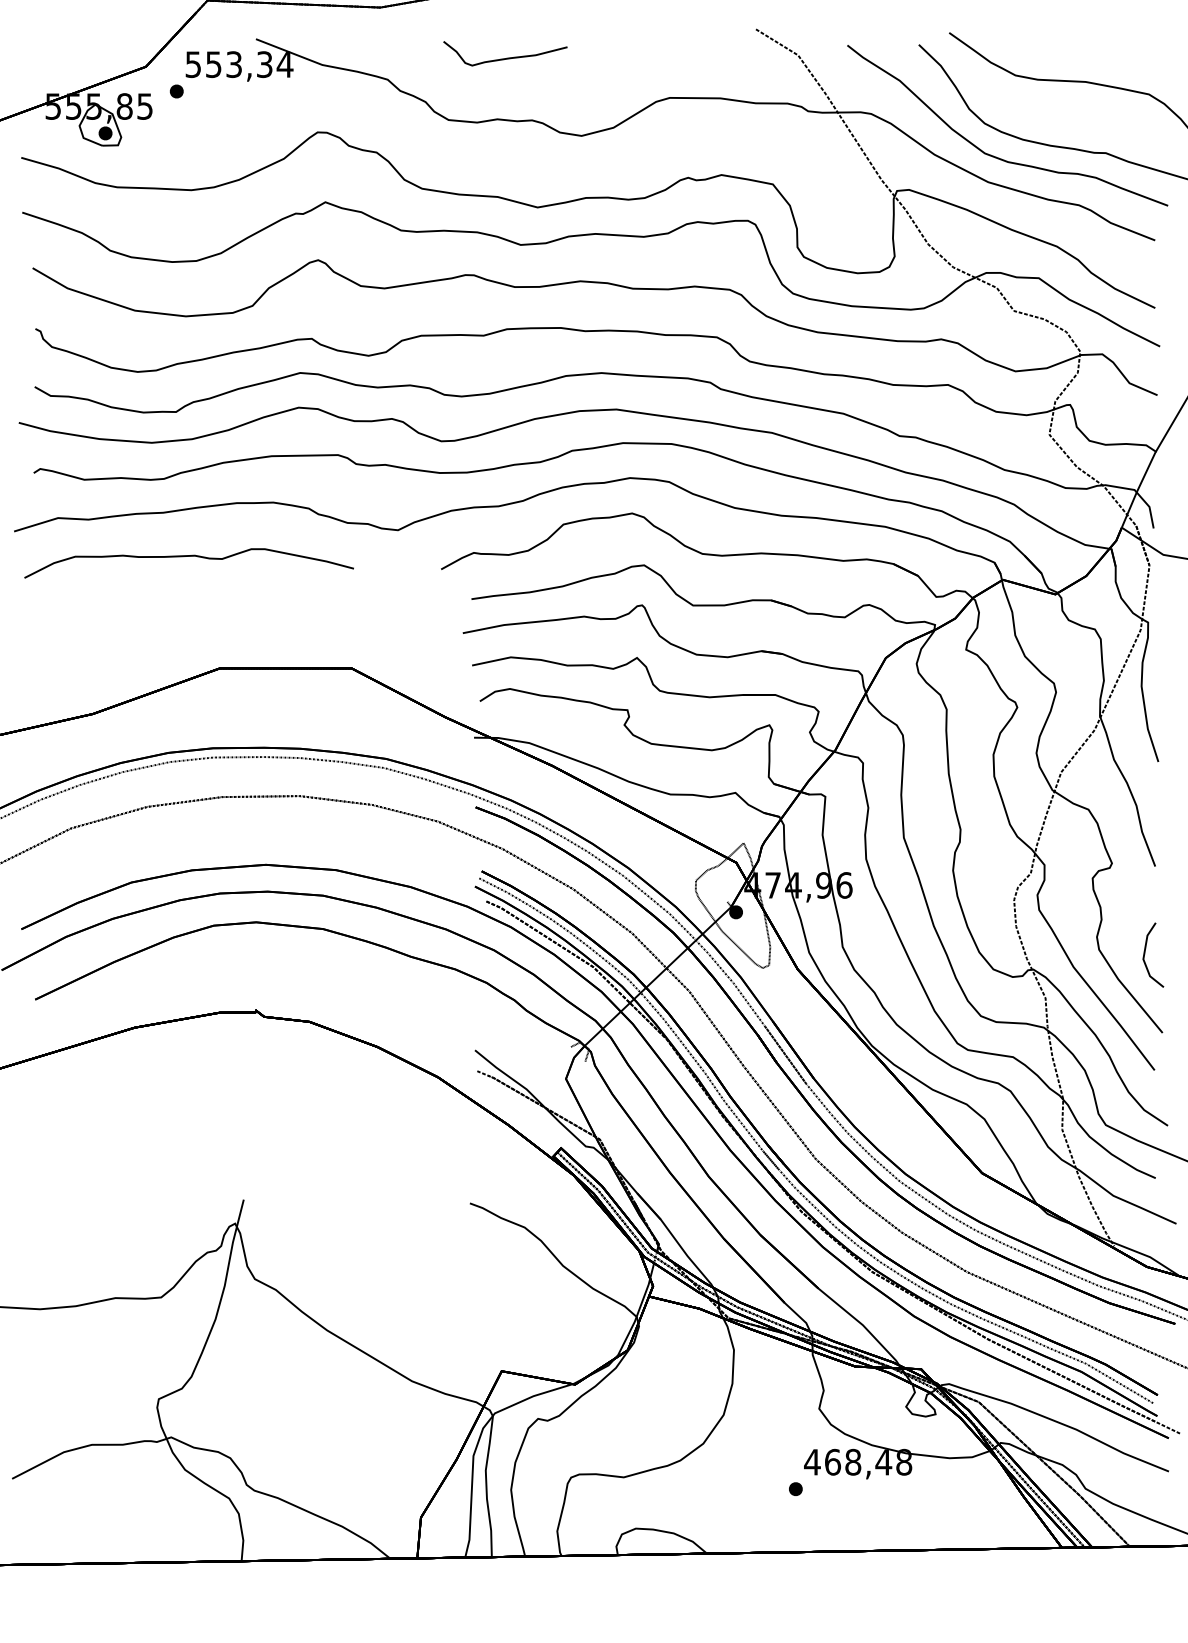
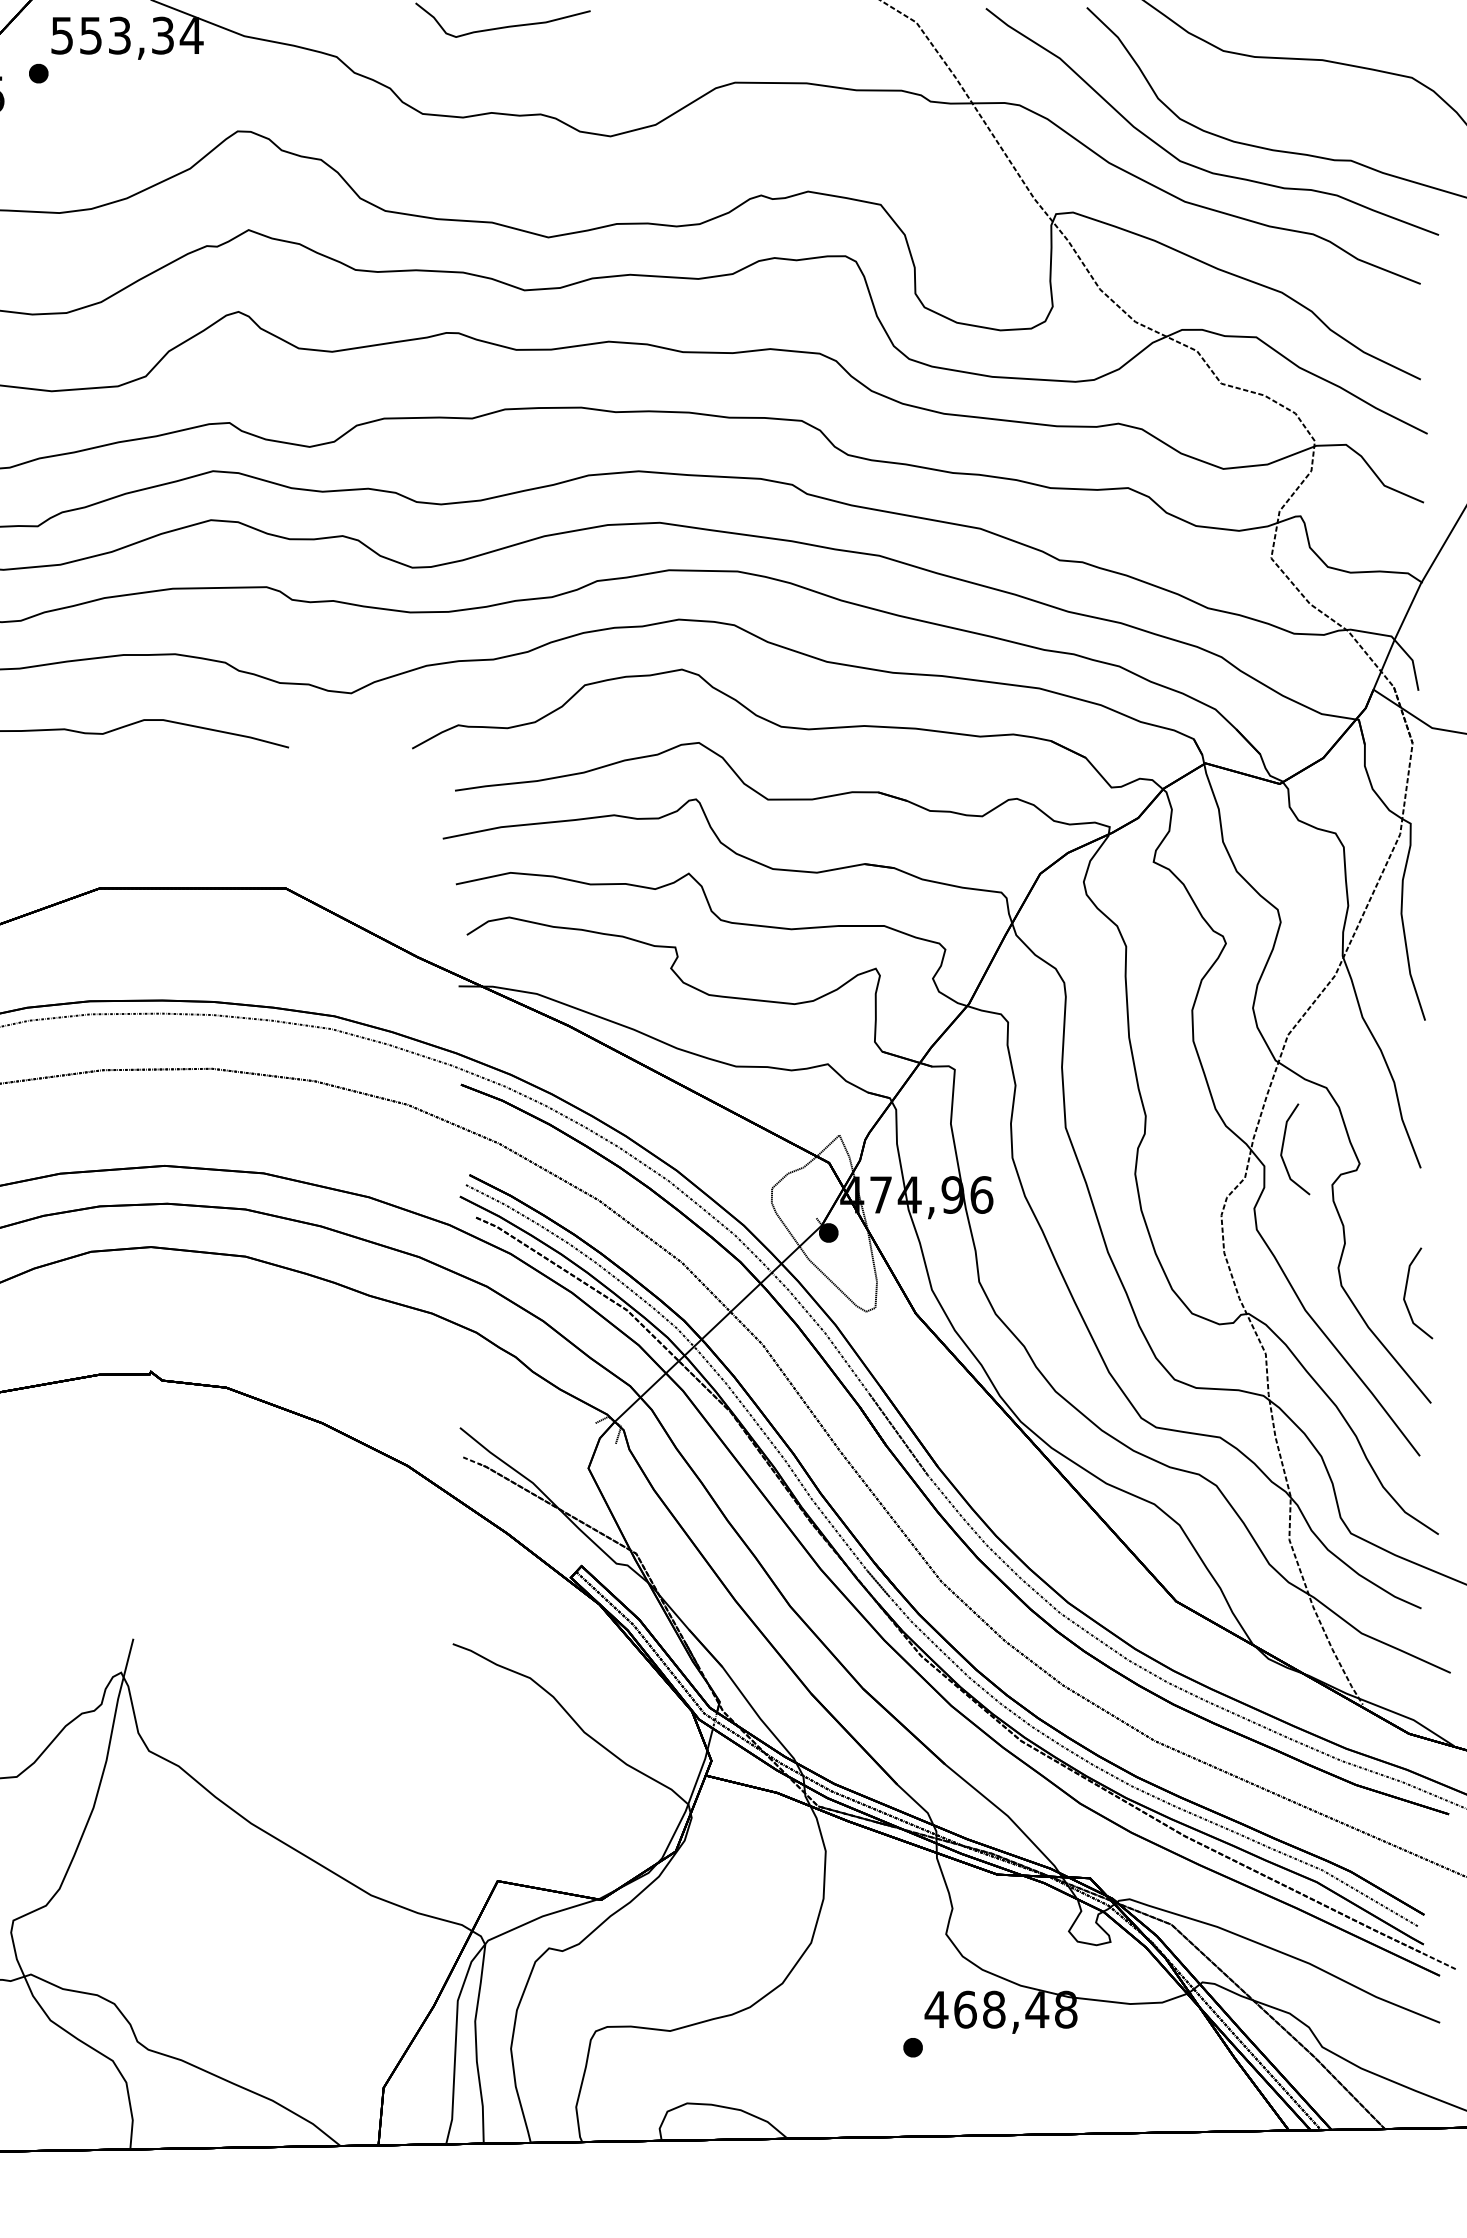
line: (1058, 852) -> (1284, 1148), added

